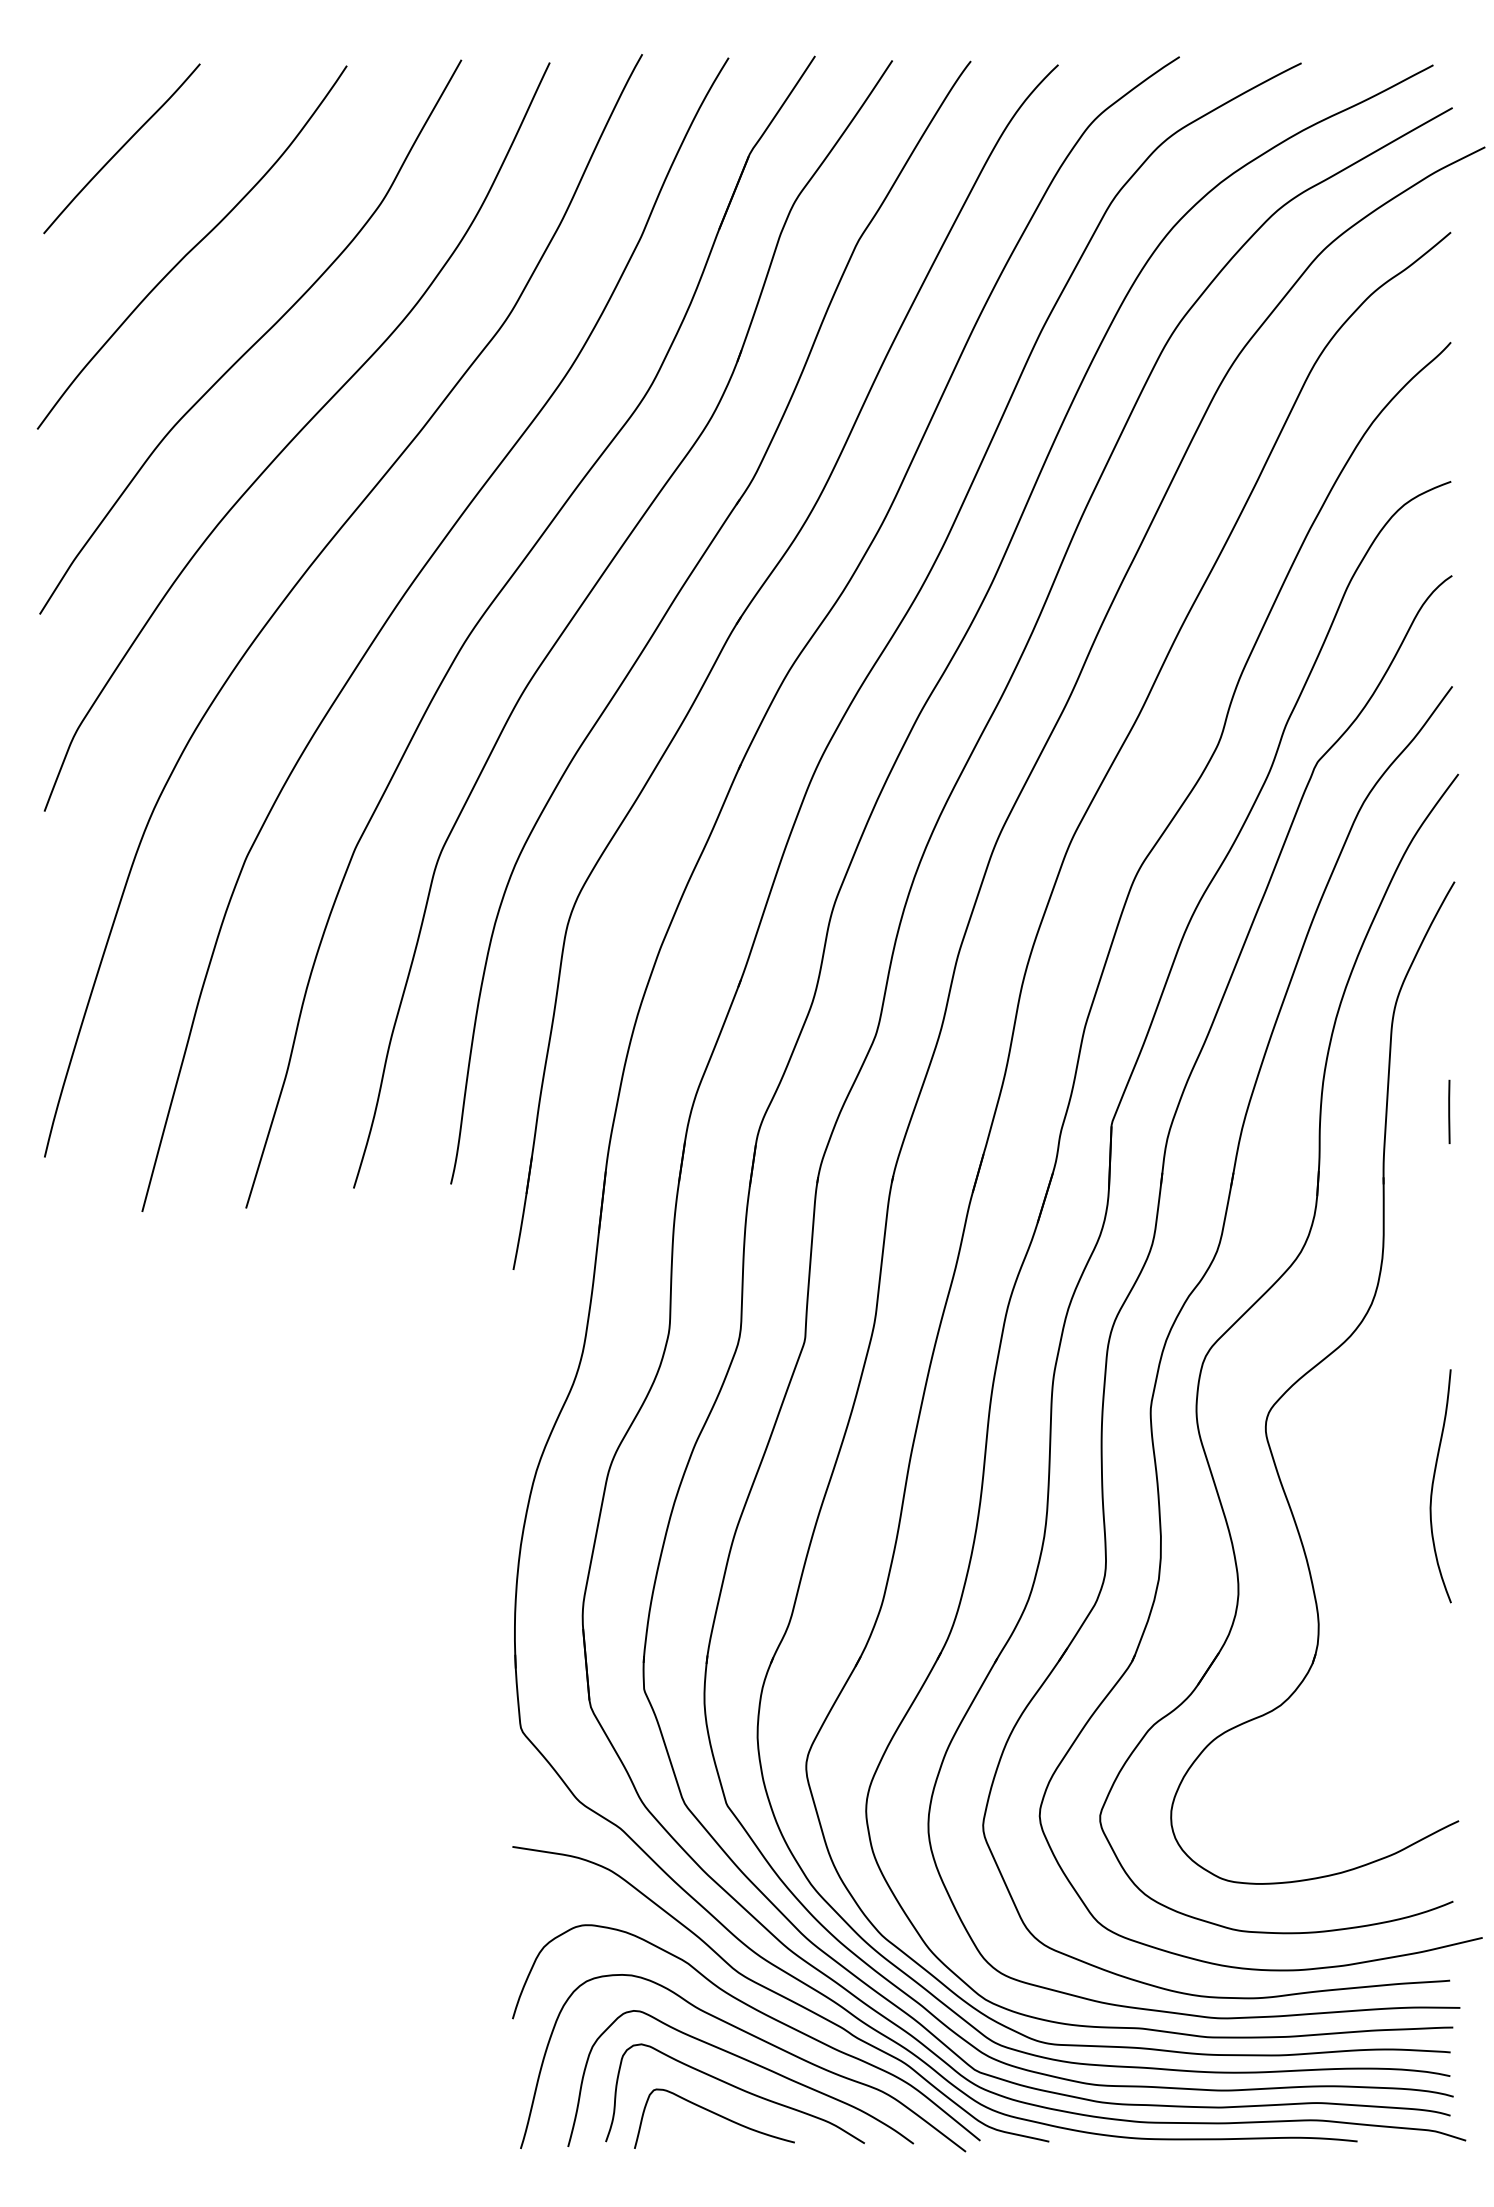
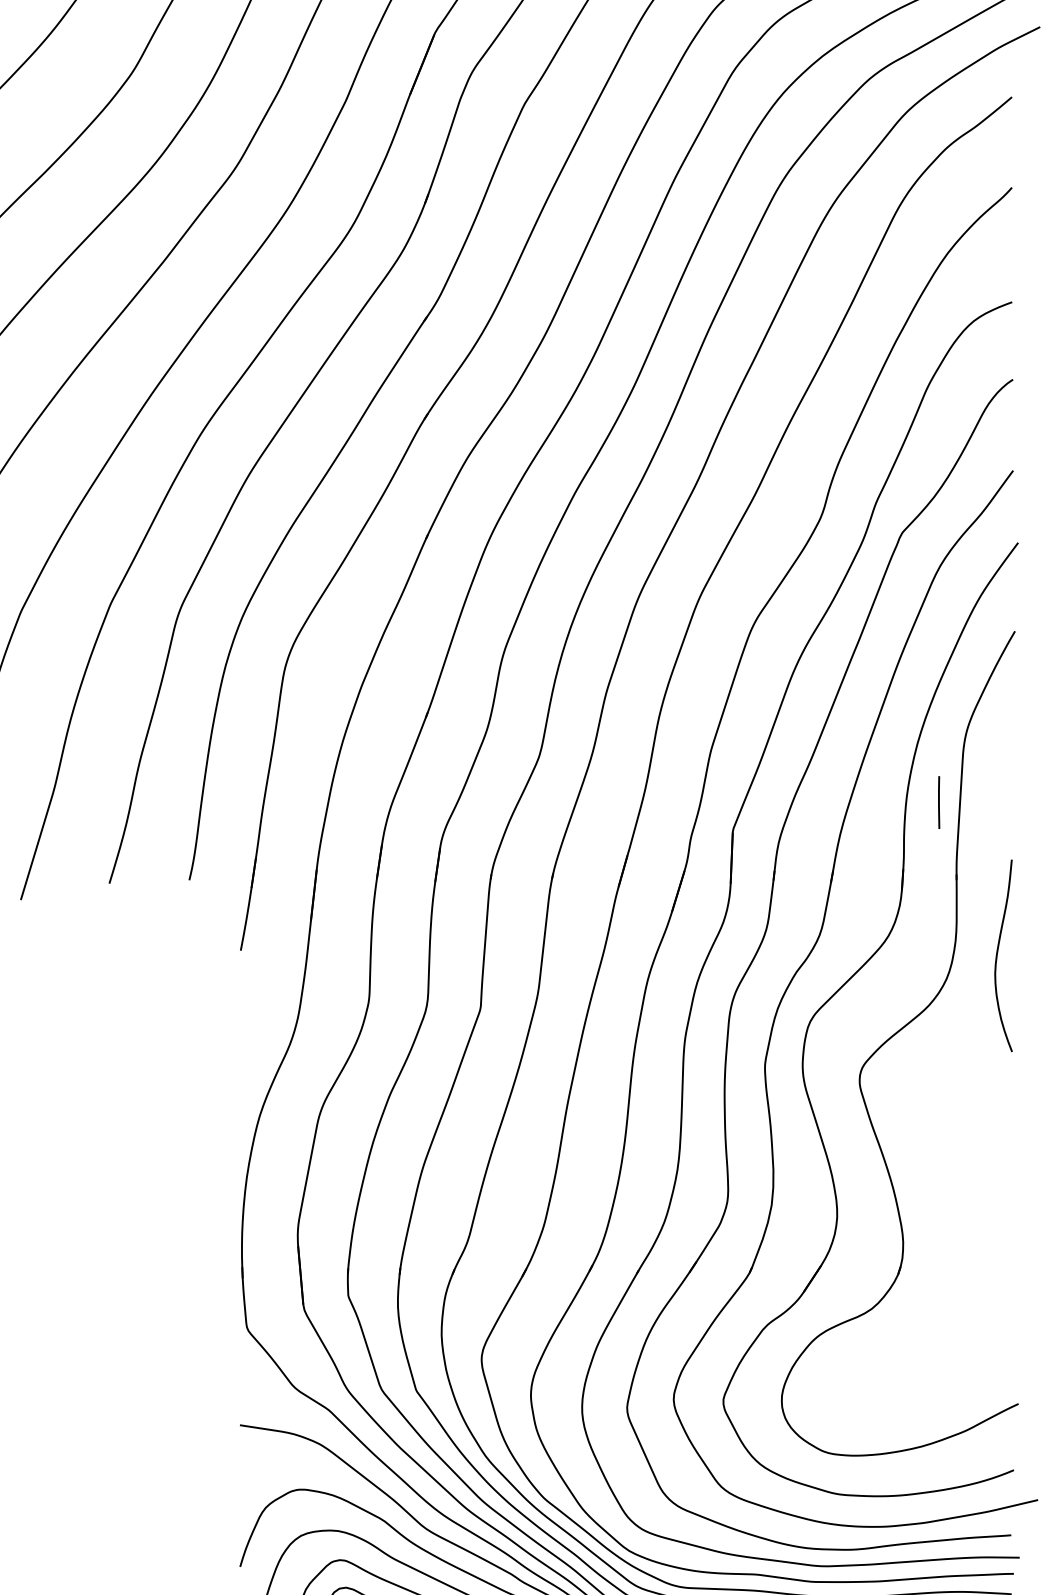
line: (1449, 1111) -> (939, 802), moved
curve: (1433, 1486) -> (997, 956), moved

